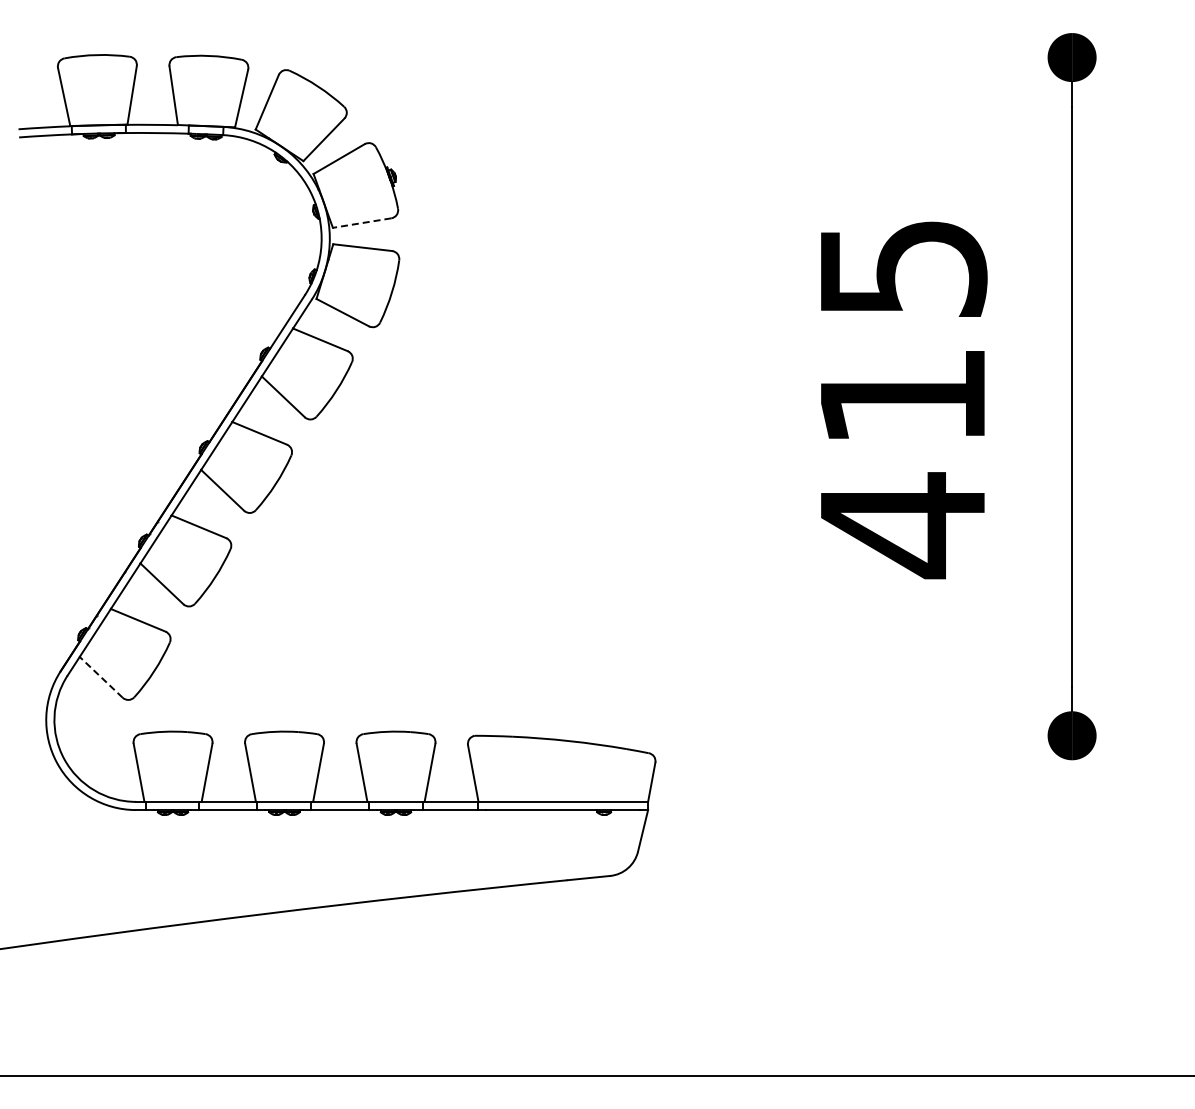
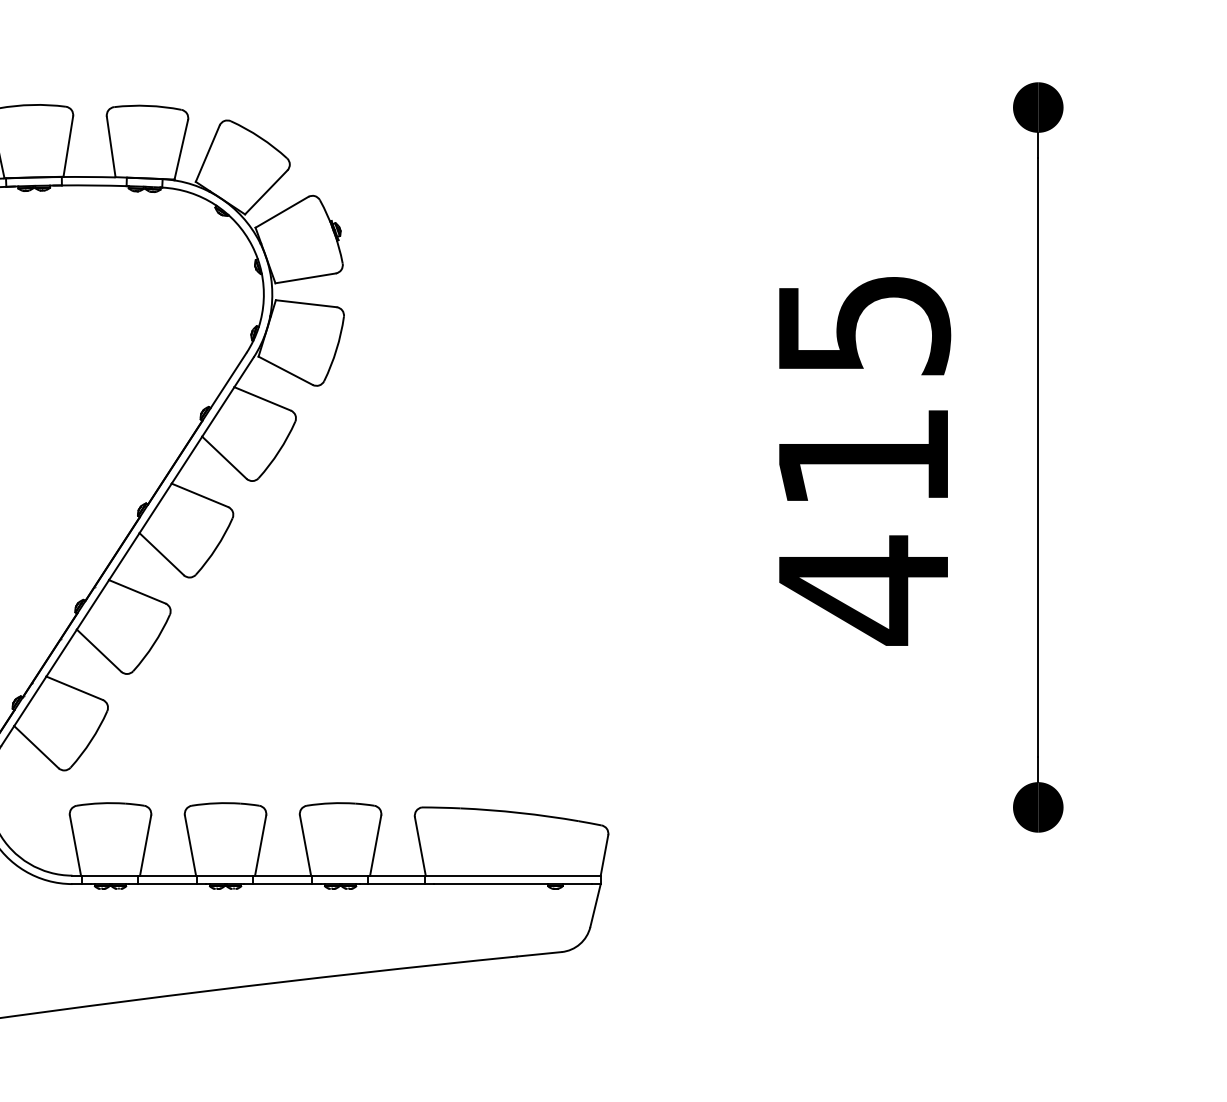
line: (362, 223) -> (306, 278), dashed -> solid
line: (101, 677) -> (36, 747), dashed -> solid

